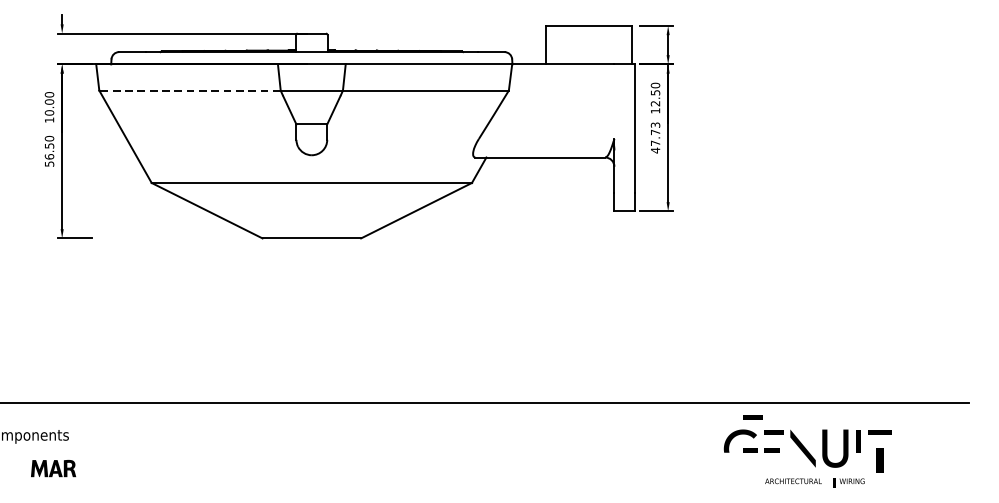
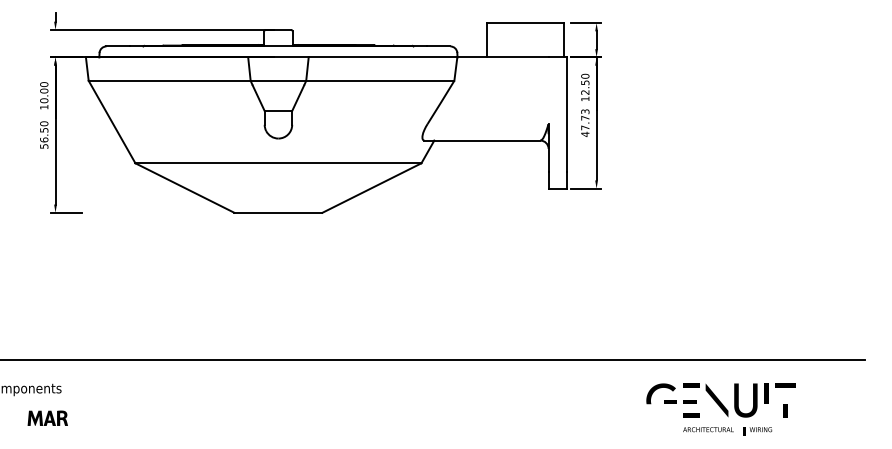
line: (189, 90) -> (169, 80), dashed -> solid
part: (753, 417) -> (691, 415), moved
part: (879, 459) -> (785, 410), size x0.62

